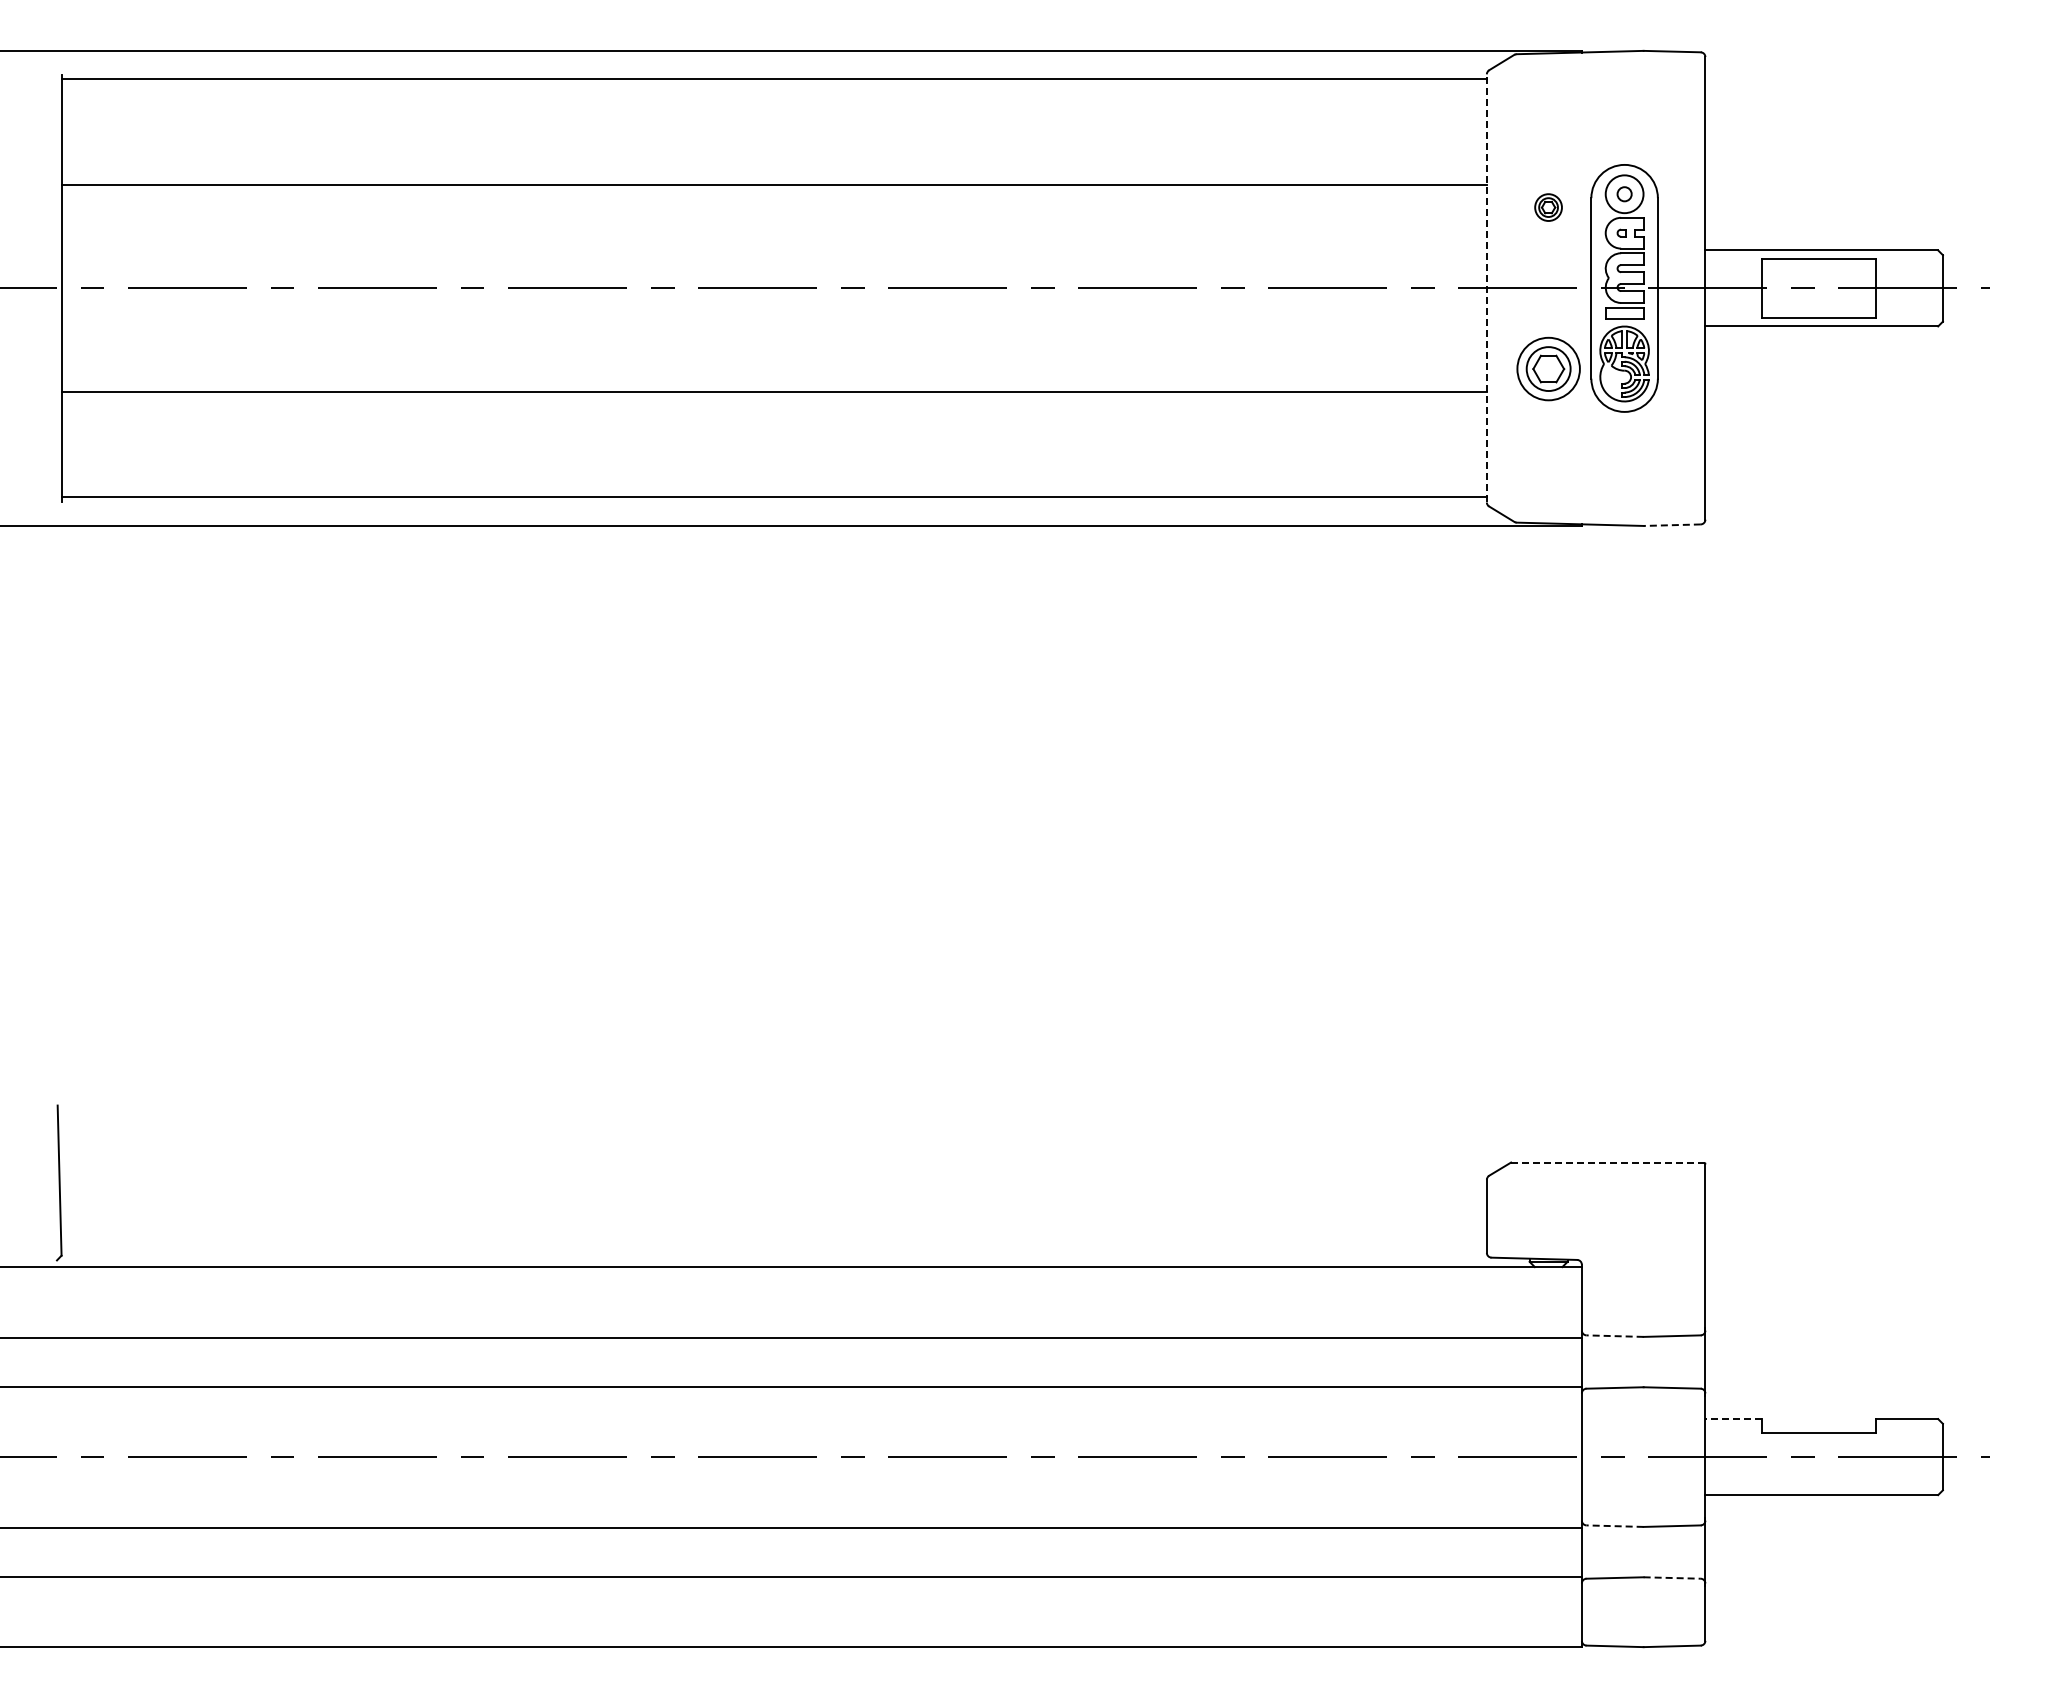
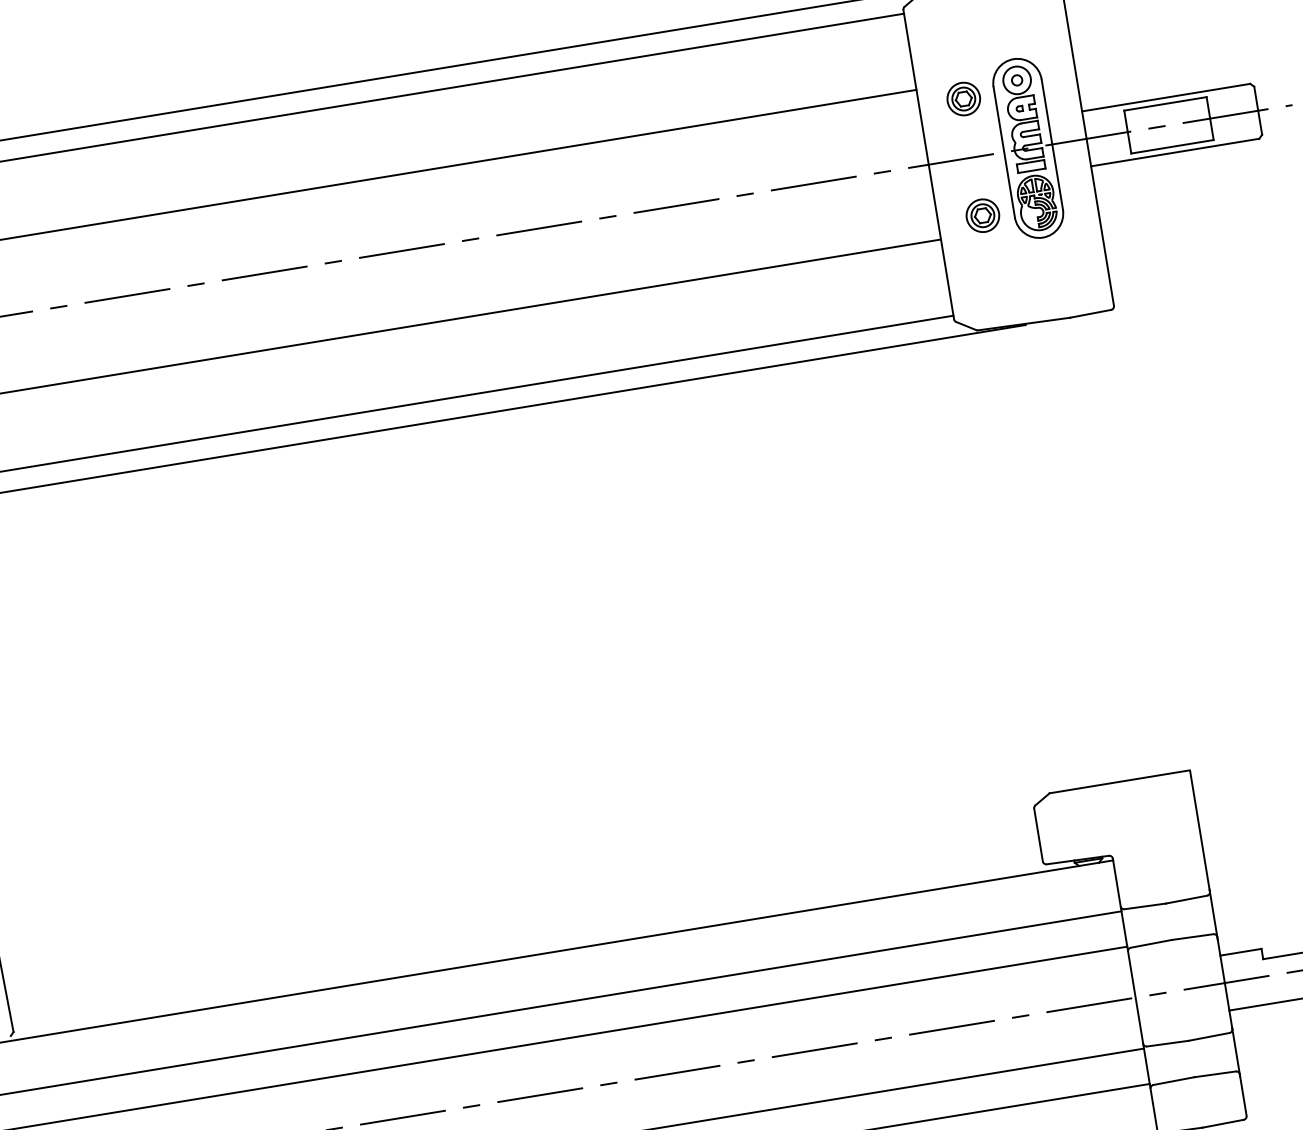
part: (1548, 207) -> (963, 98), size x1.67
line: (1486, 287) -> (928, 164), dashed -> solid
part: (1548, 369) -> (982, 215), size x0.71
line: (1672, 525) -> (1090, 314), dashed -> solid
line: (1608, 1162) -> (1120, 781), dashed -> solid
line: (1615, 1336) -> (1145, 906), dashed -> solid
line: (1733, 1419) -> (1240, 952), dashed -> solid
line: (1615, 1526) -> (1168, 1043), dashed -> solid
line: (1672, 1578) -> (1215, 1074), dashed -> solid

